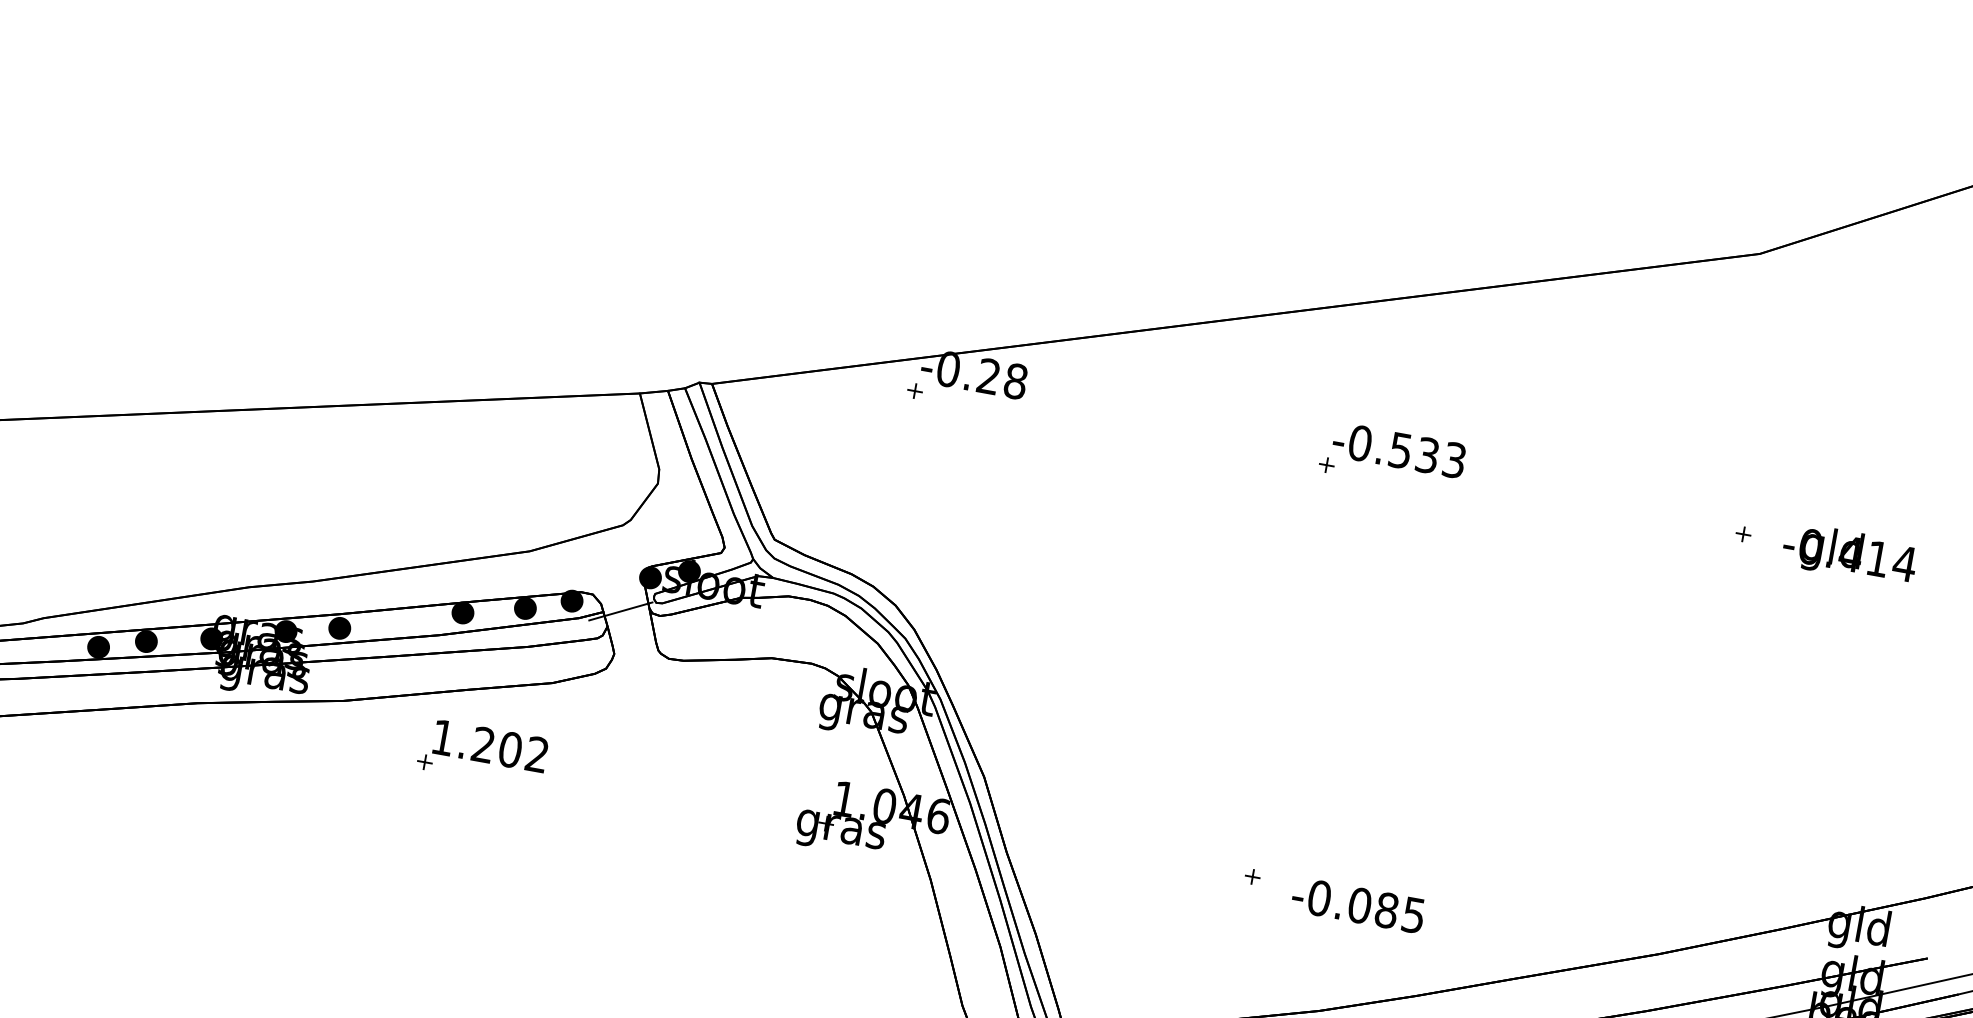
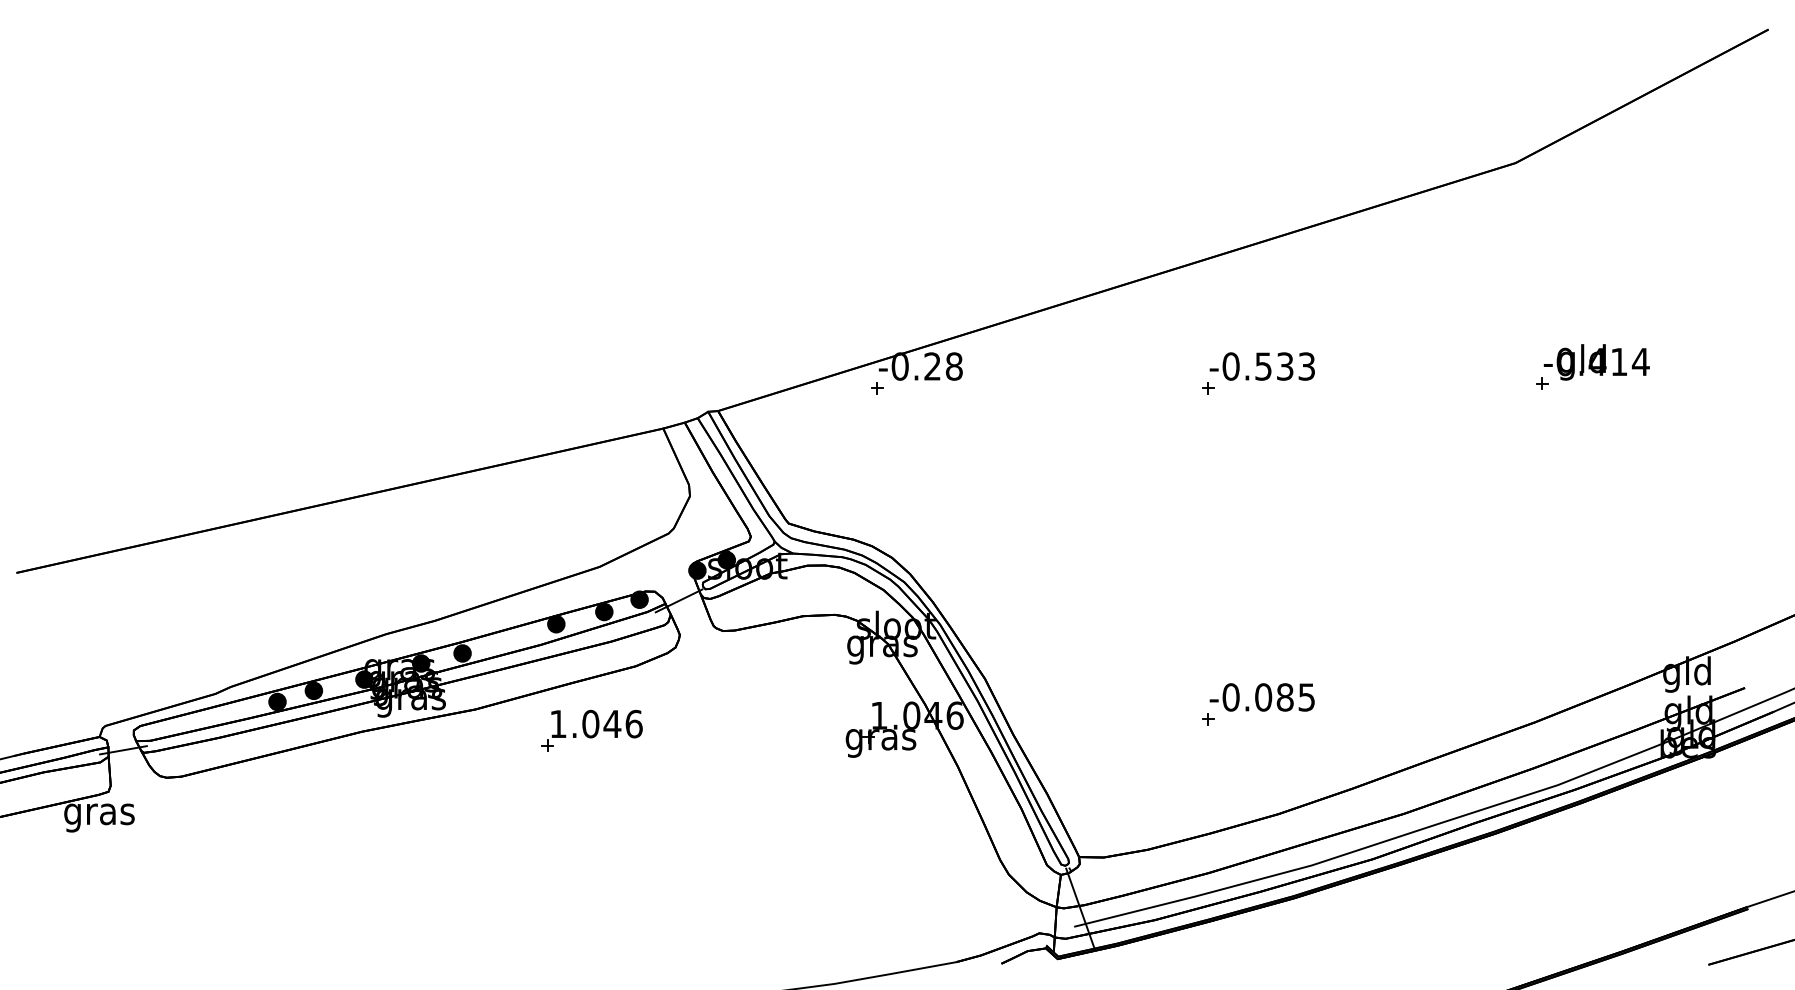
text: (1849, 554) -> (1596, 362), moved
text: (510, 749) -> (612, 723), 1.202 -> 1.046
text: (1357, 905) -> (1261, 697), moved

